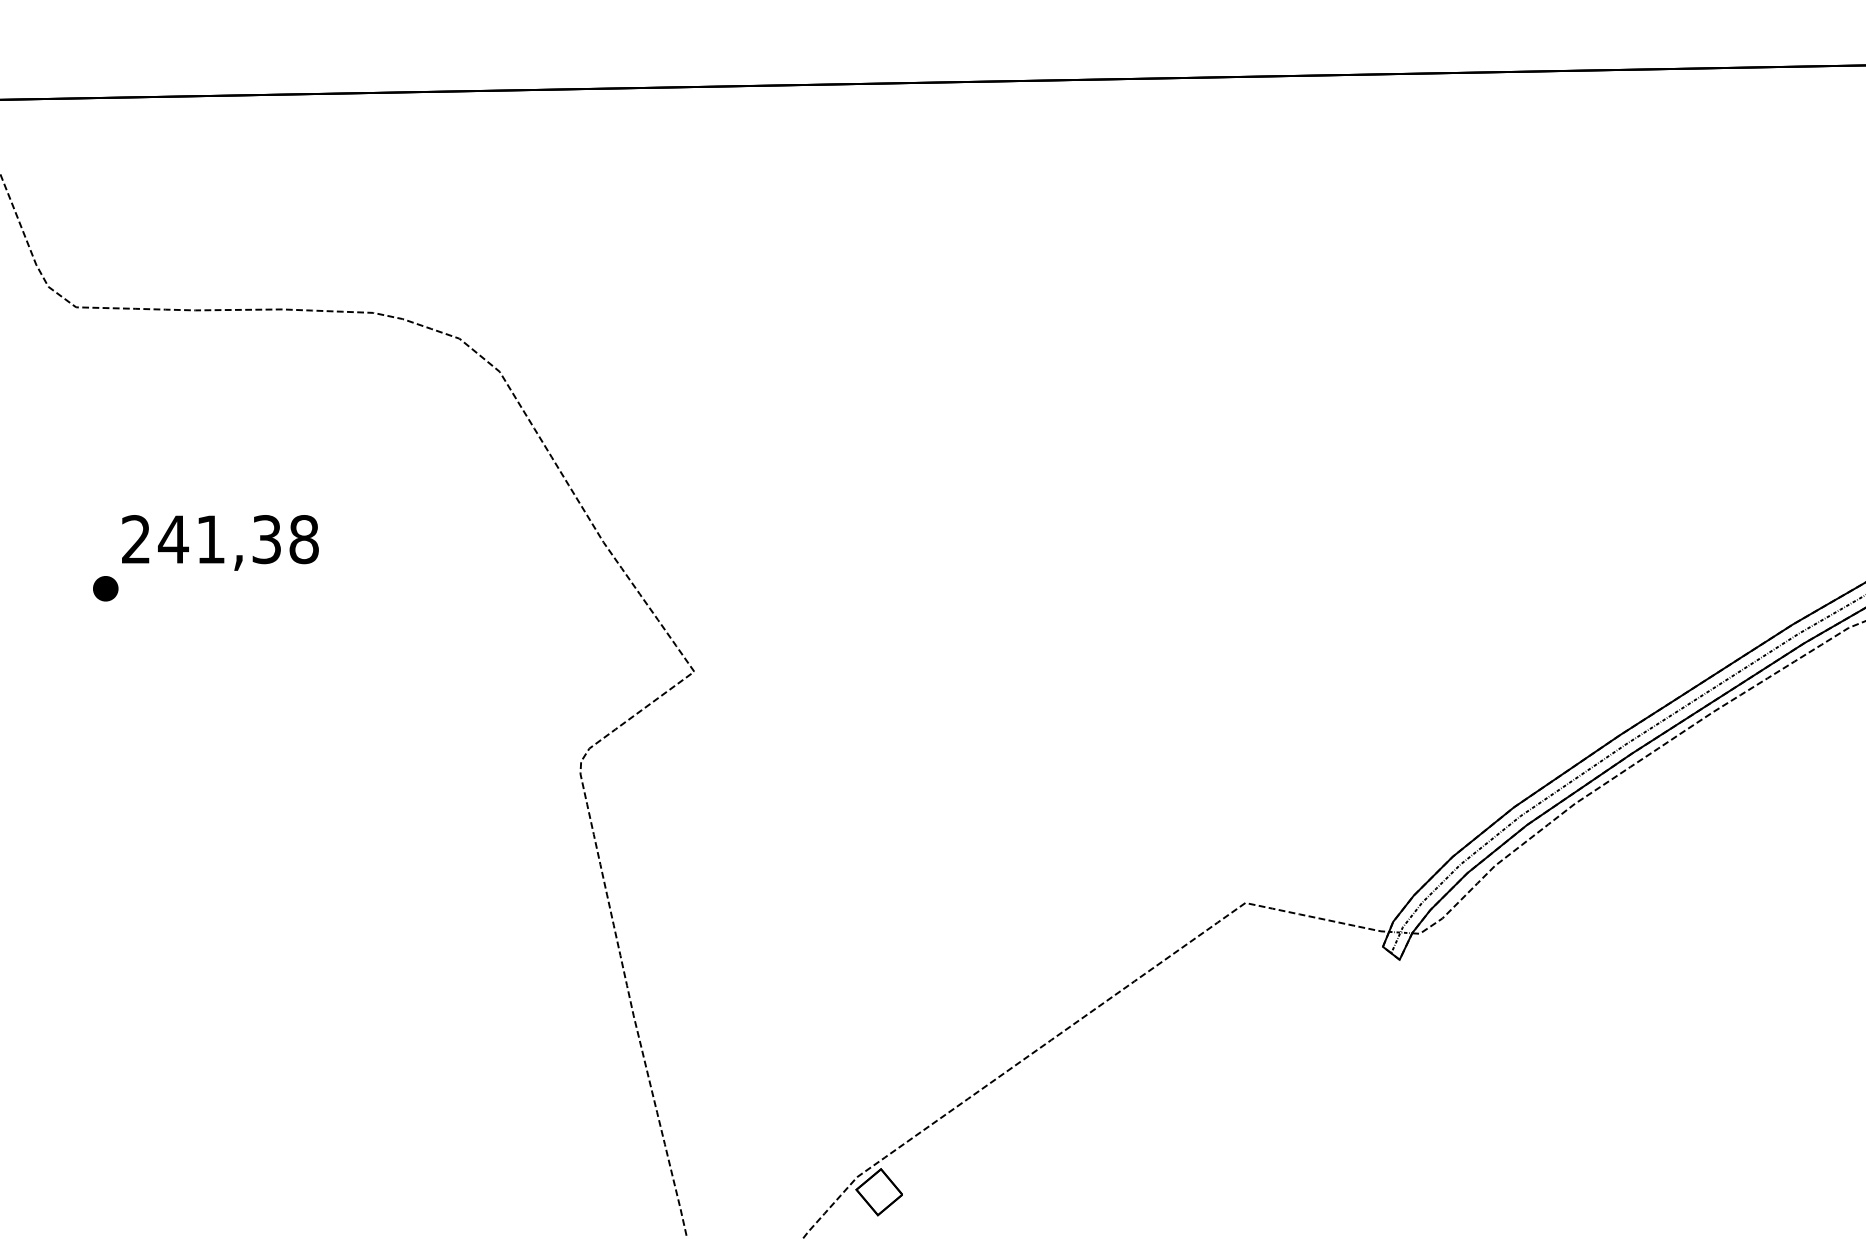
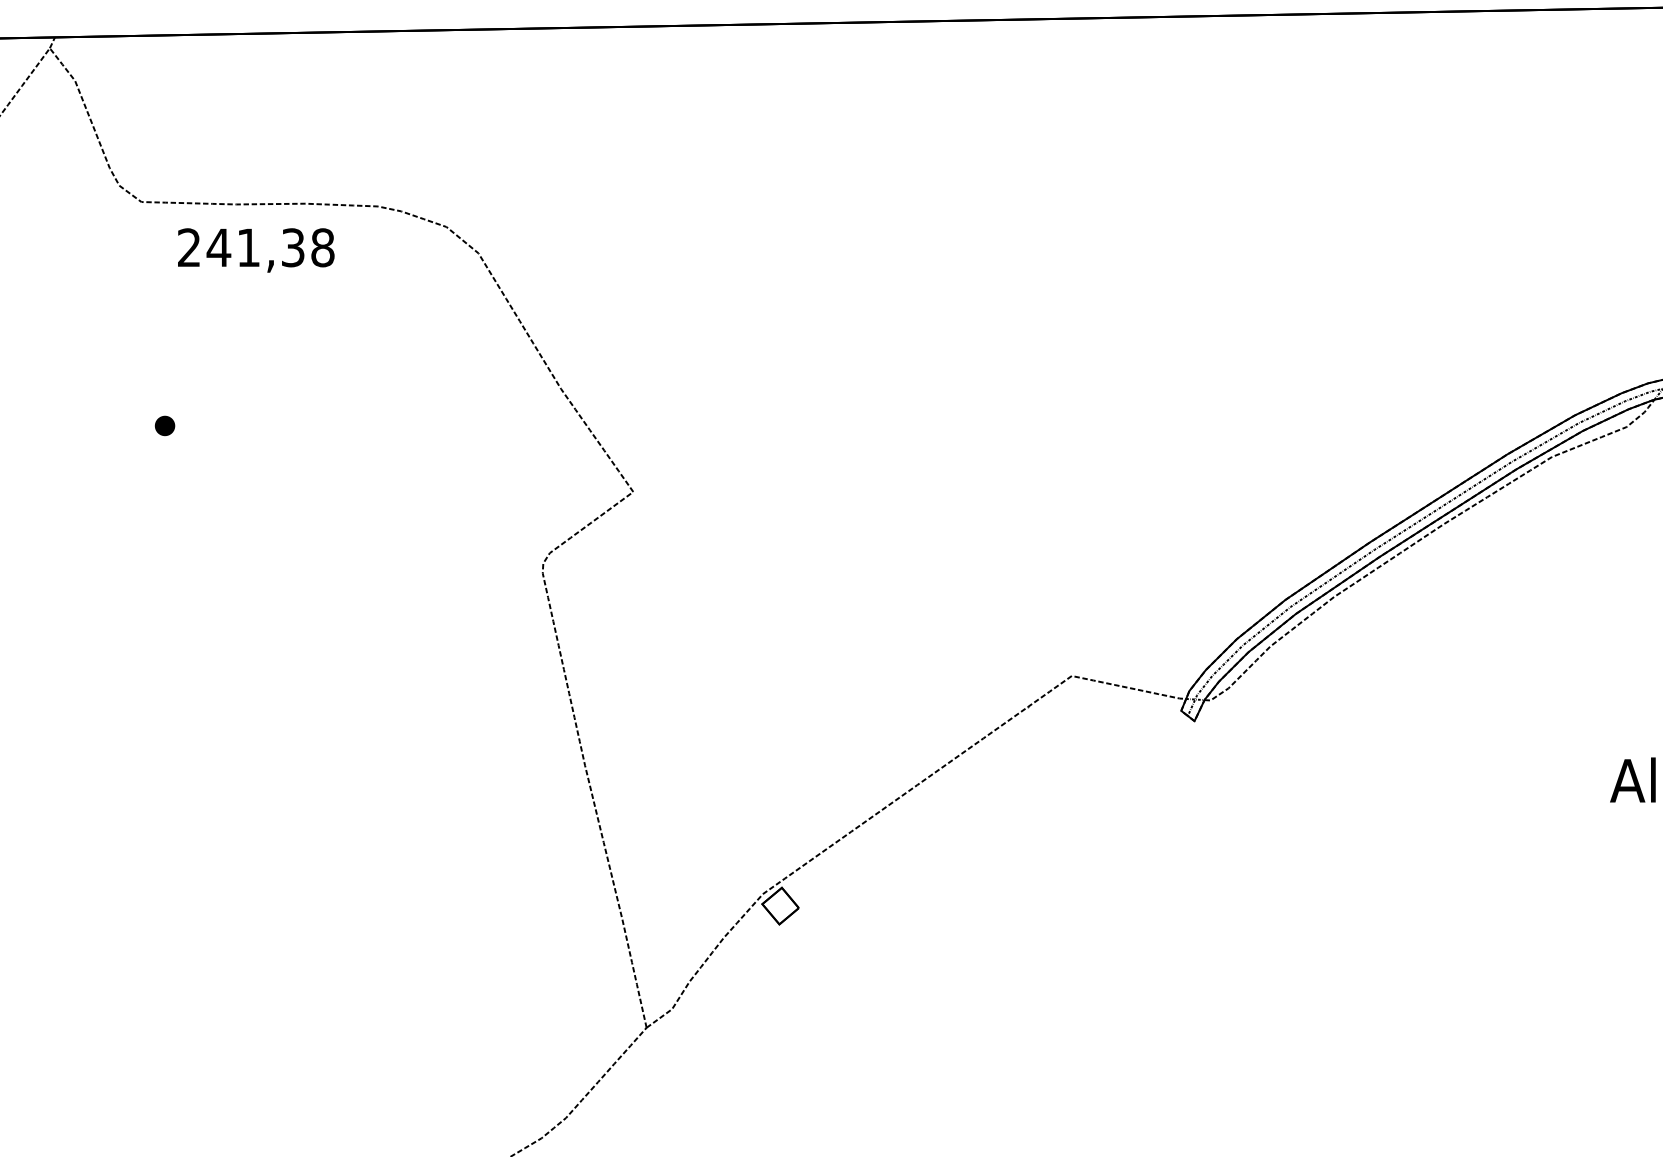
text: (220, 542) -> (256, 250), moved

